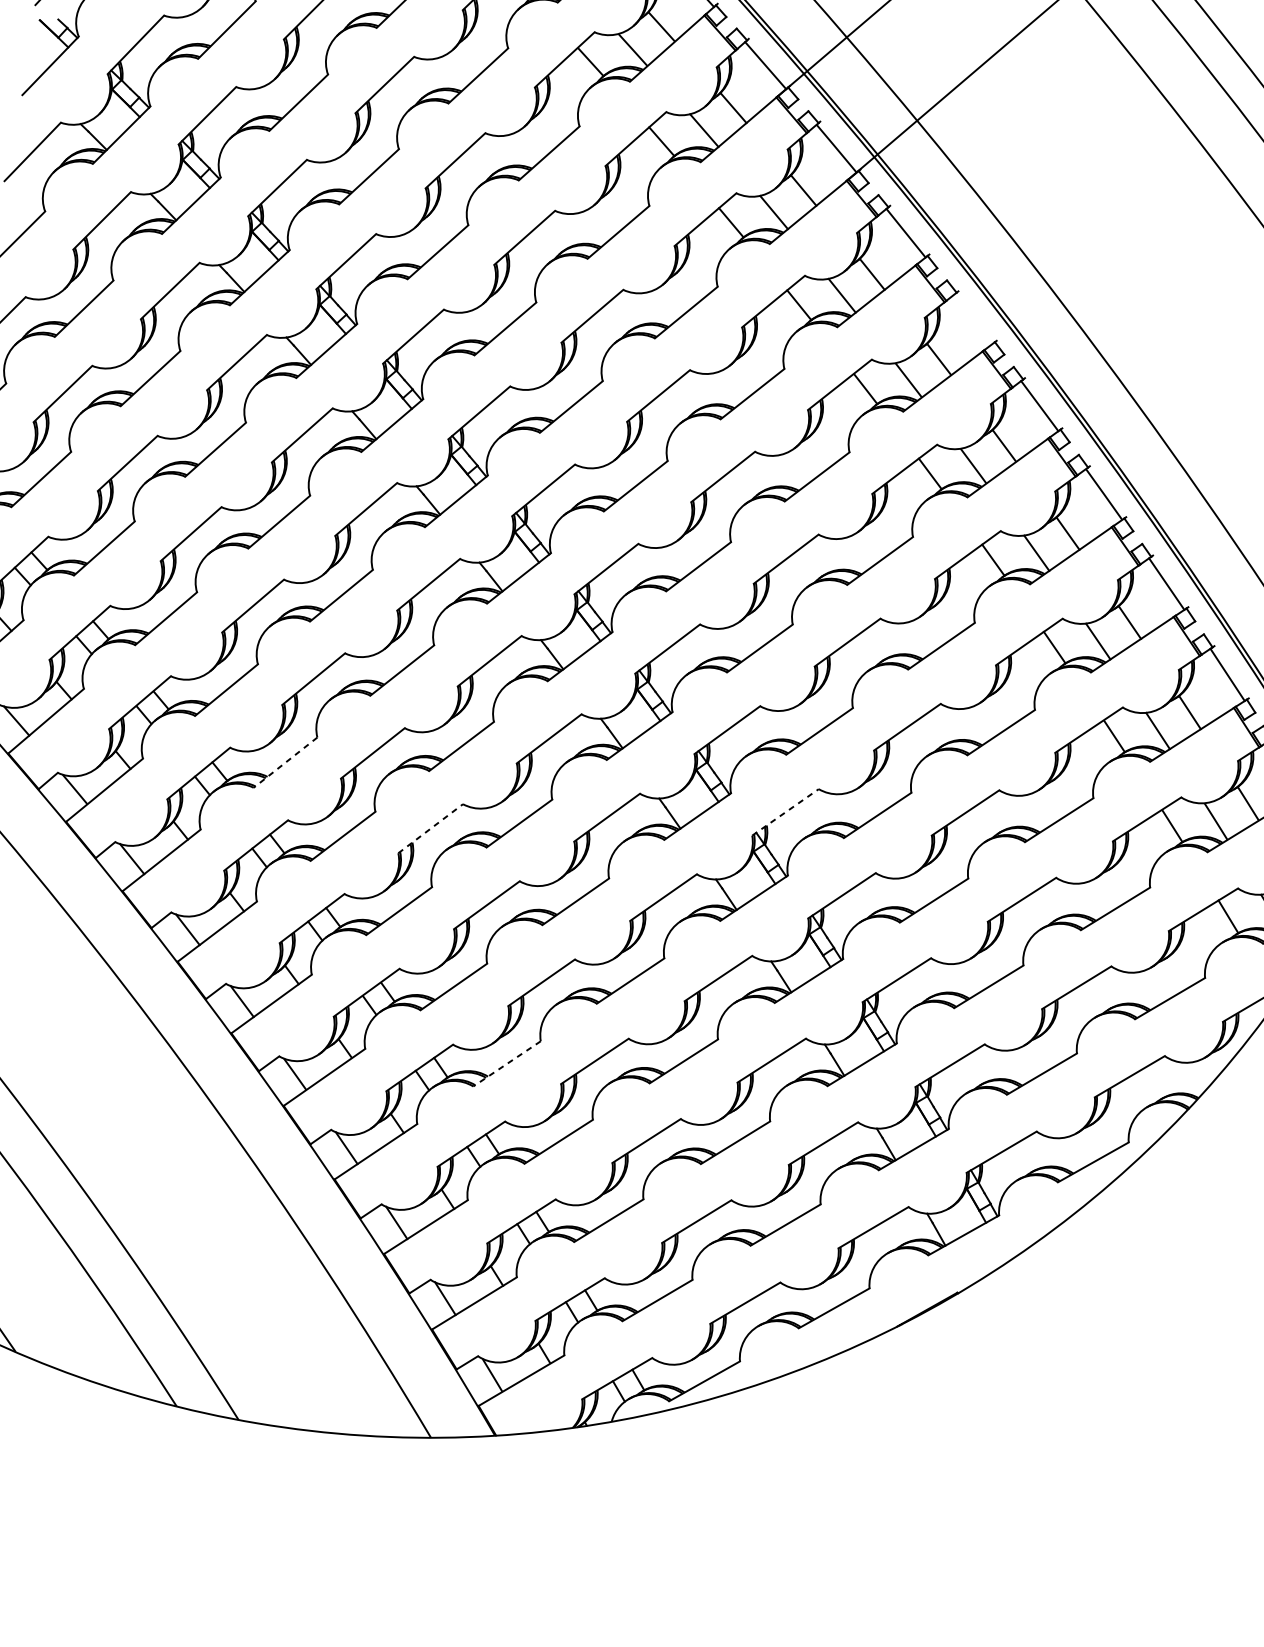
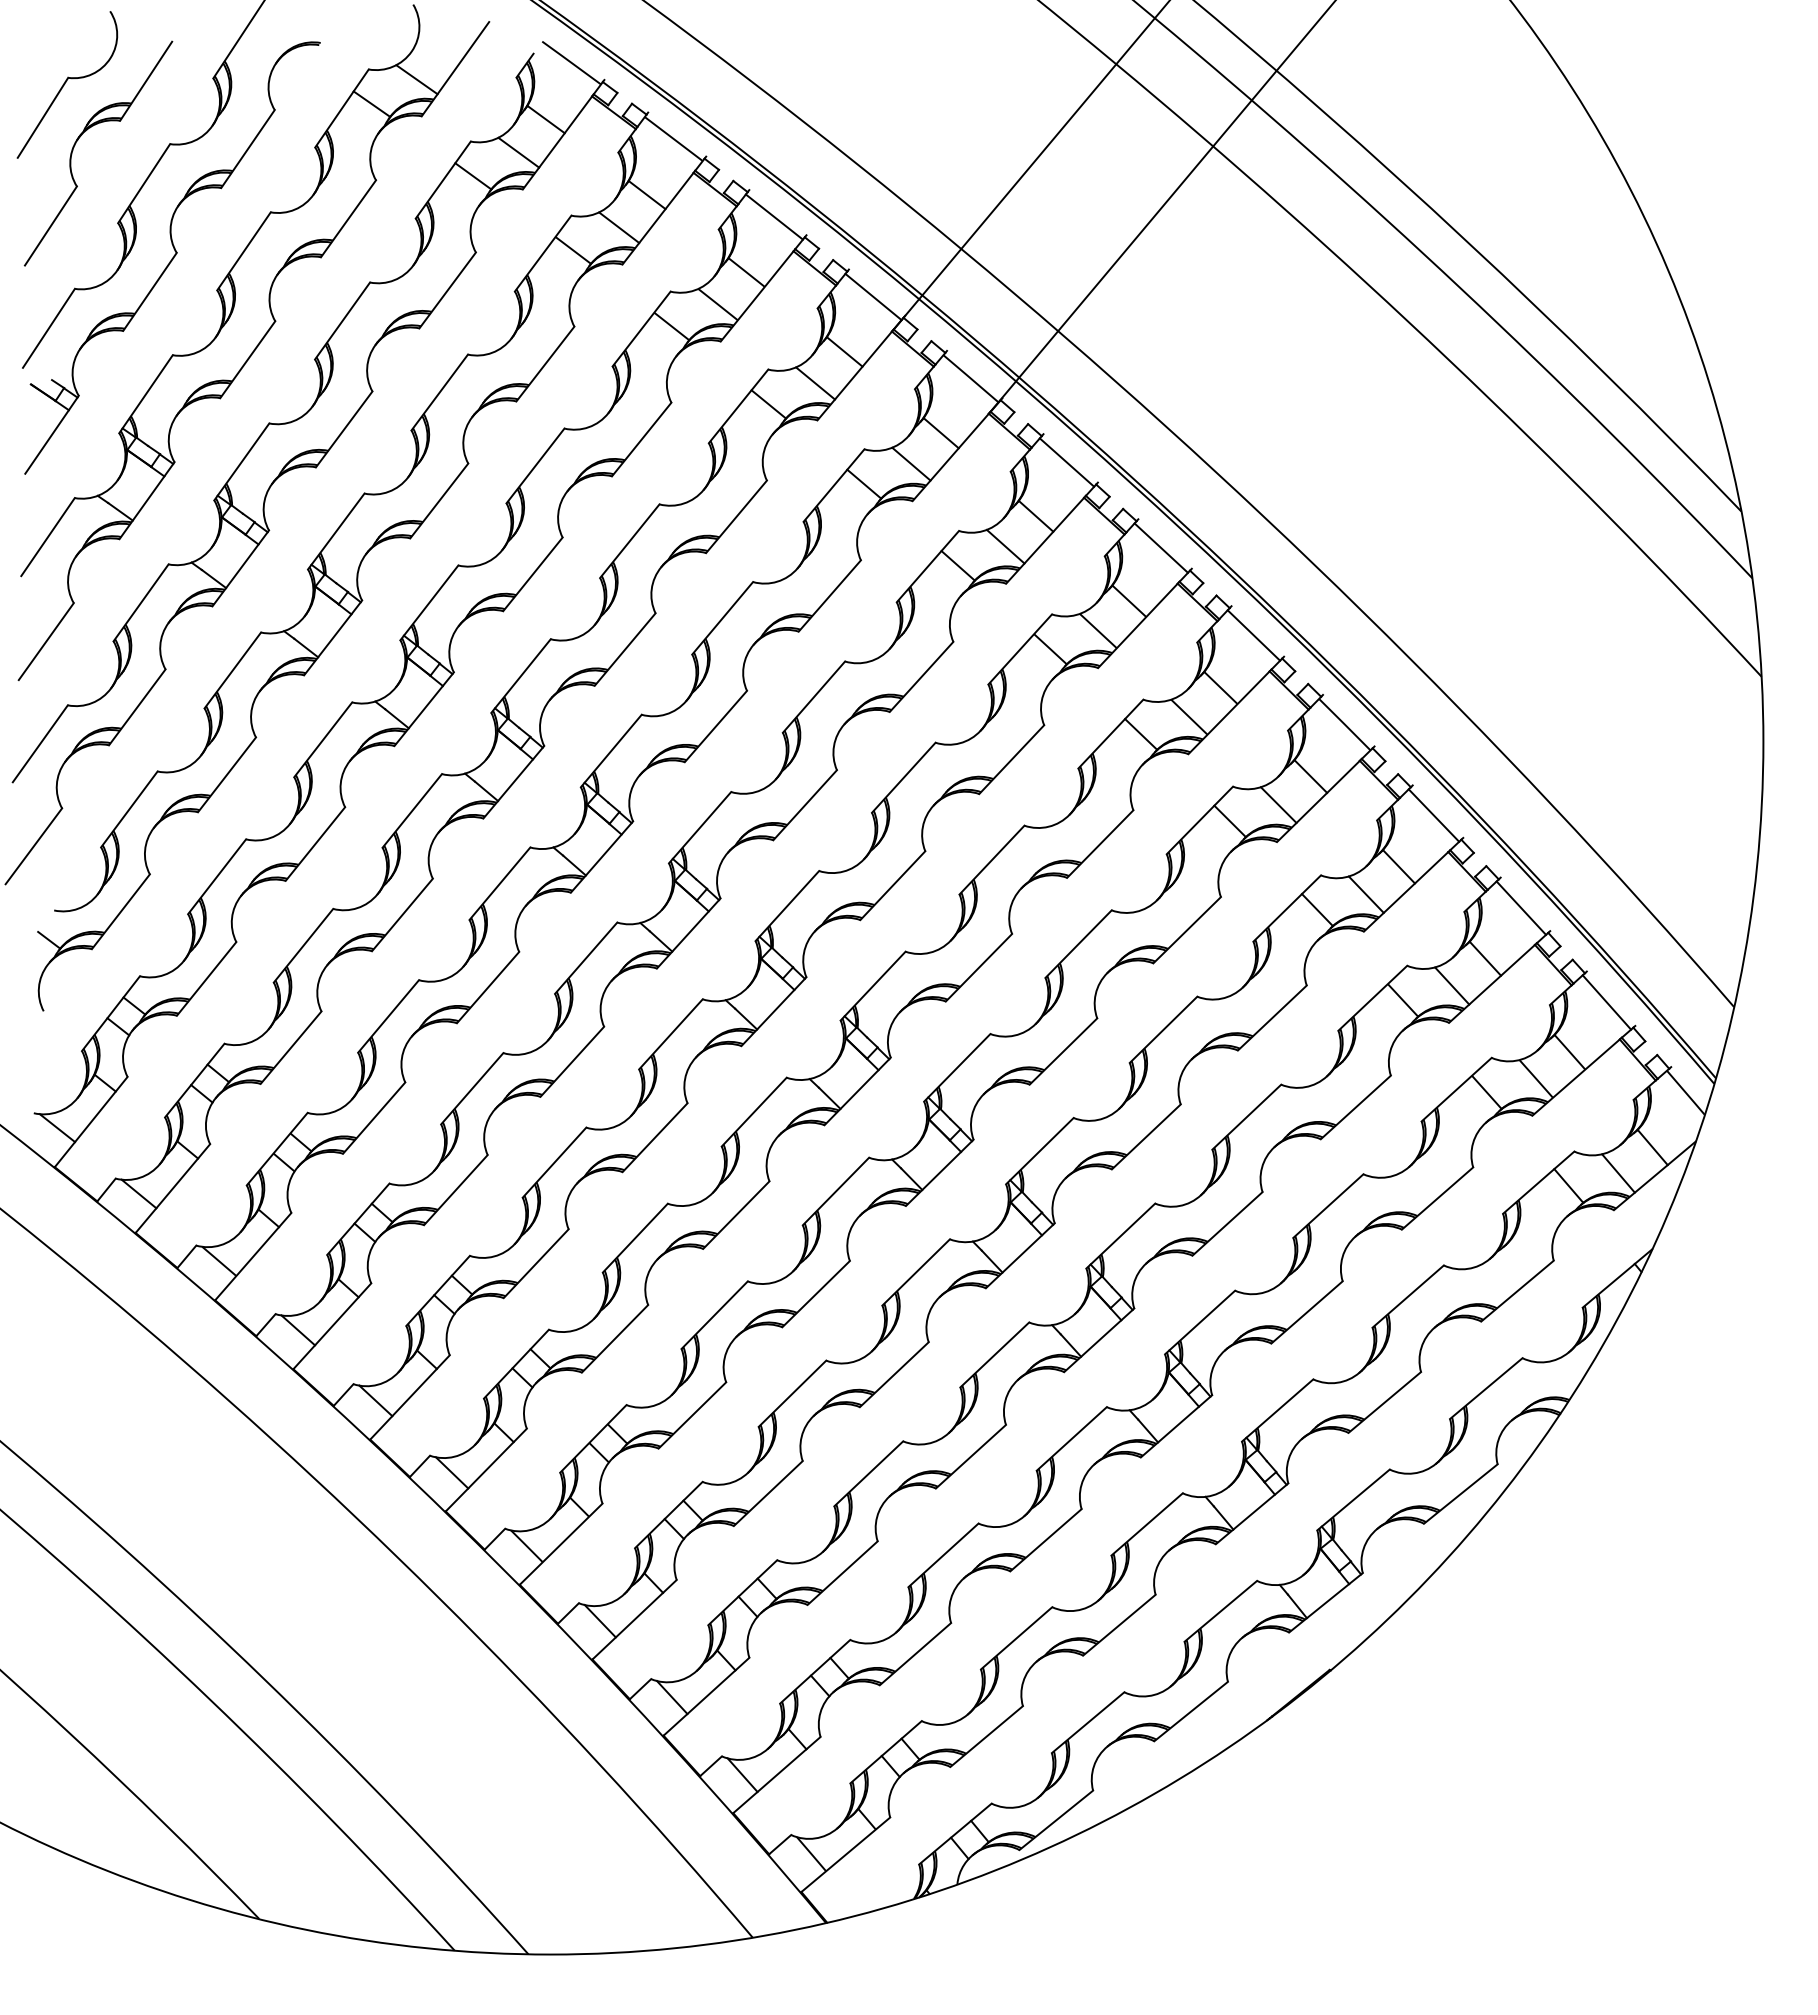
line: (974, 318) -> (1161, 547), added
line: (285, 762) -> (455, 1190), dashed -> solid
line: (786, 811) -> (1040, 1150), dashed -> solid
line: (430, 828) -> (635, 1237), dashed -> solid
line: (506, 1063) -> (767, 1493), dashed -> solid

